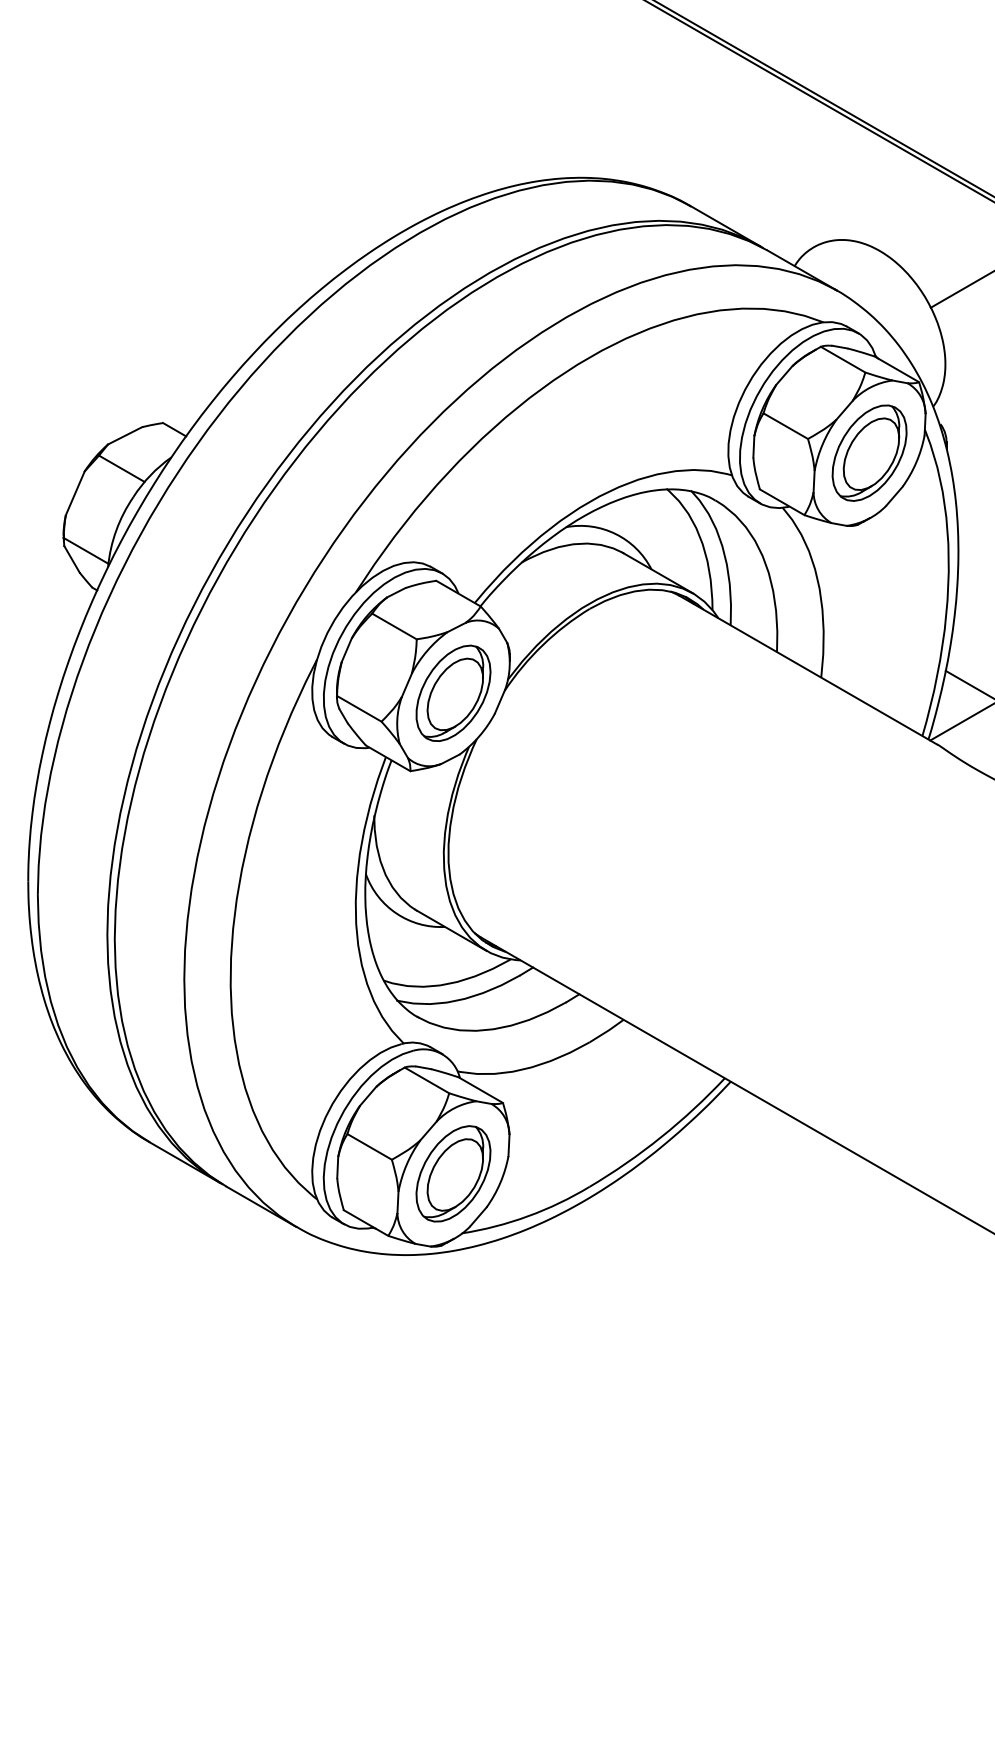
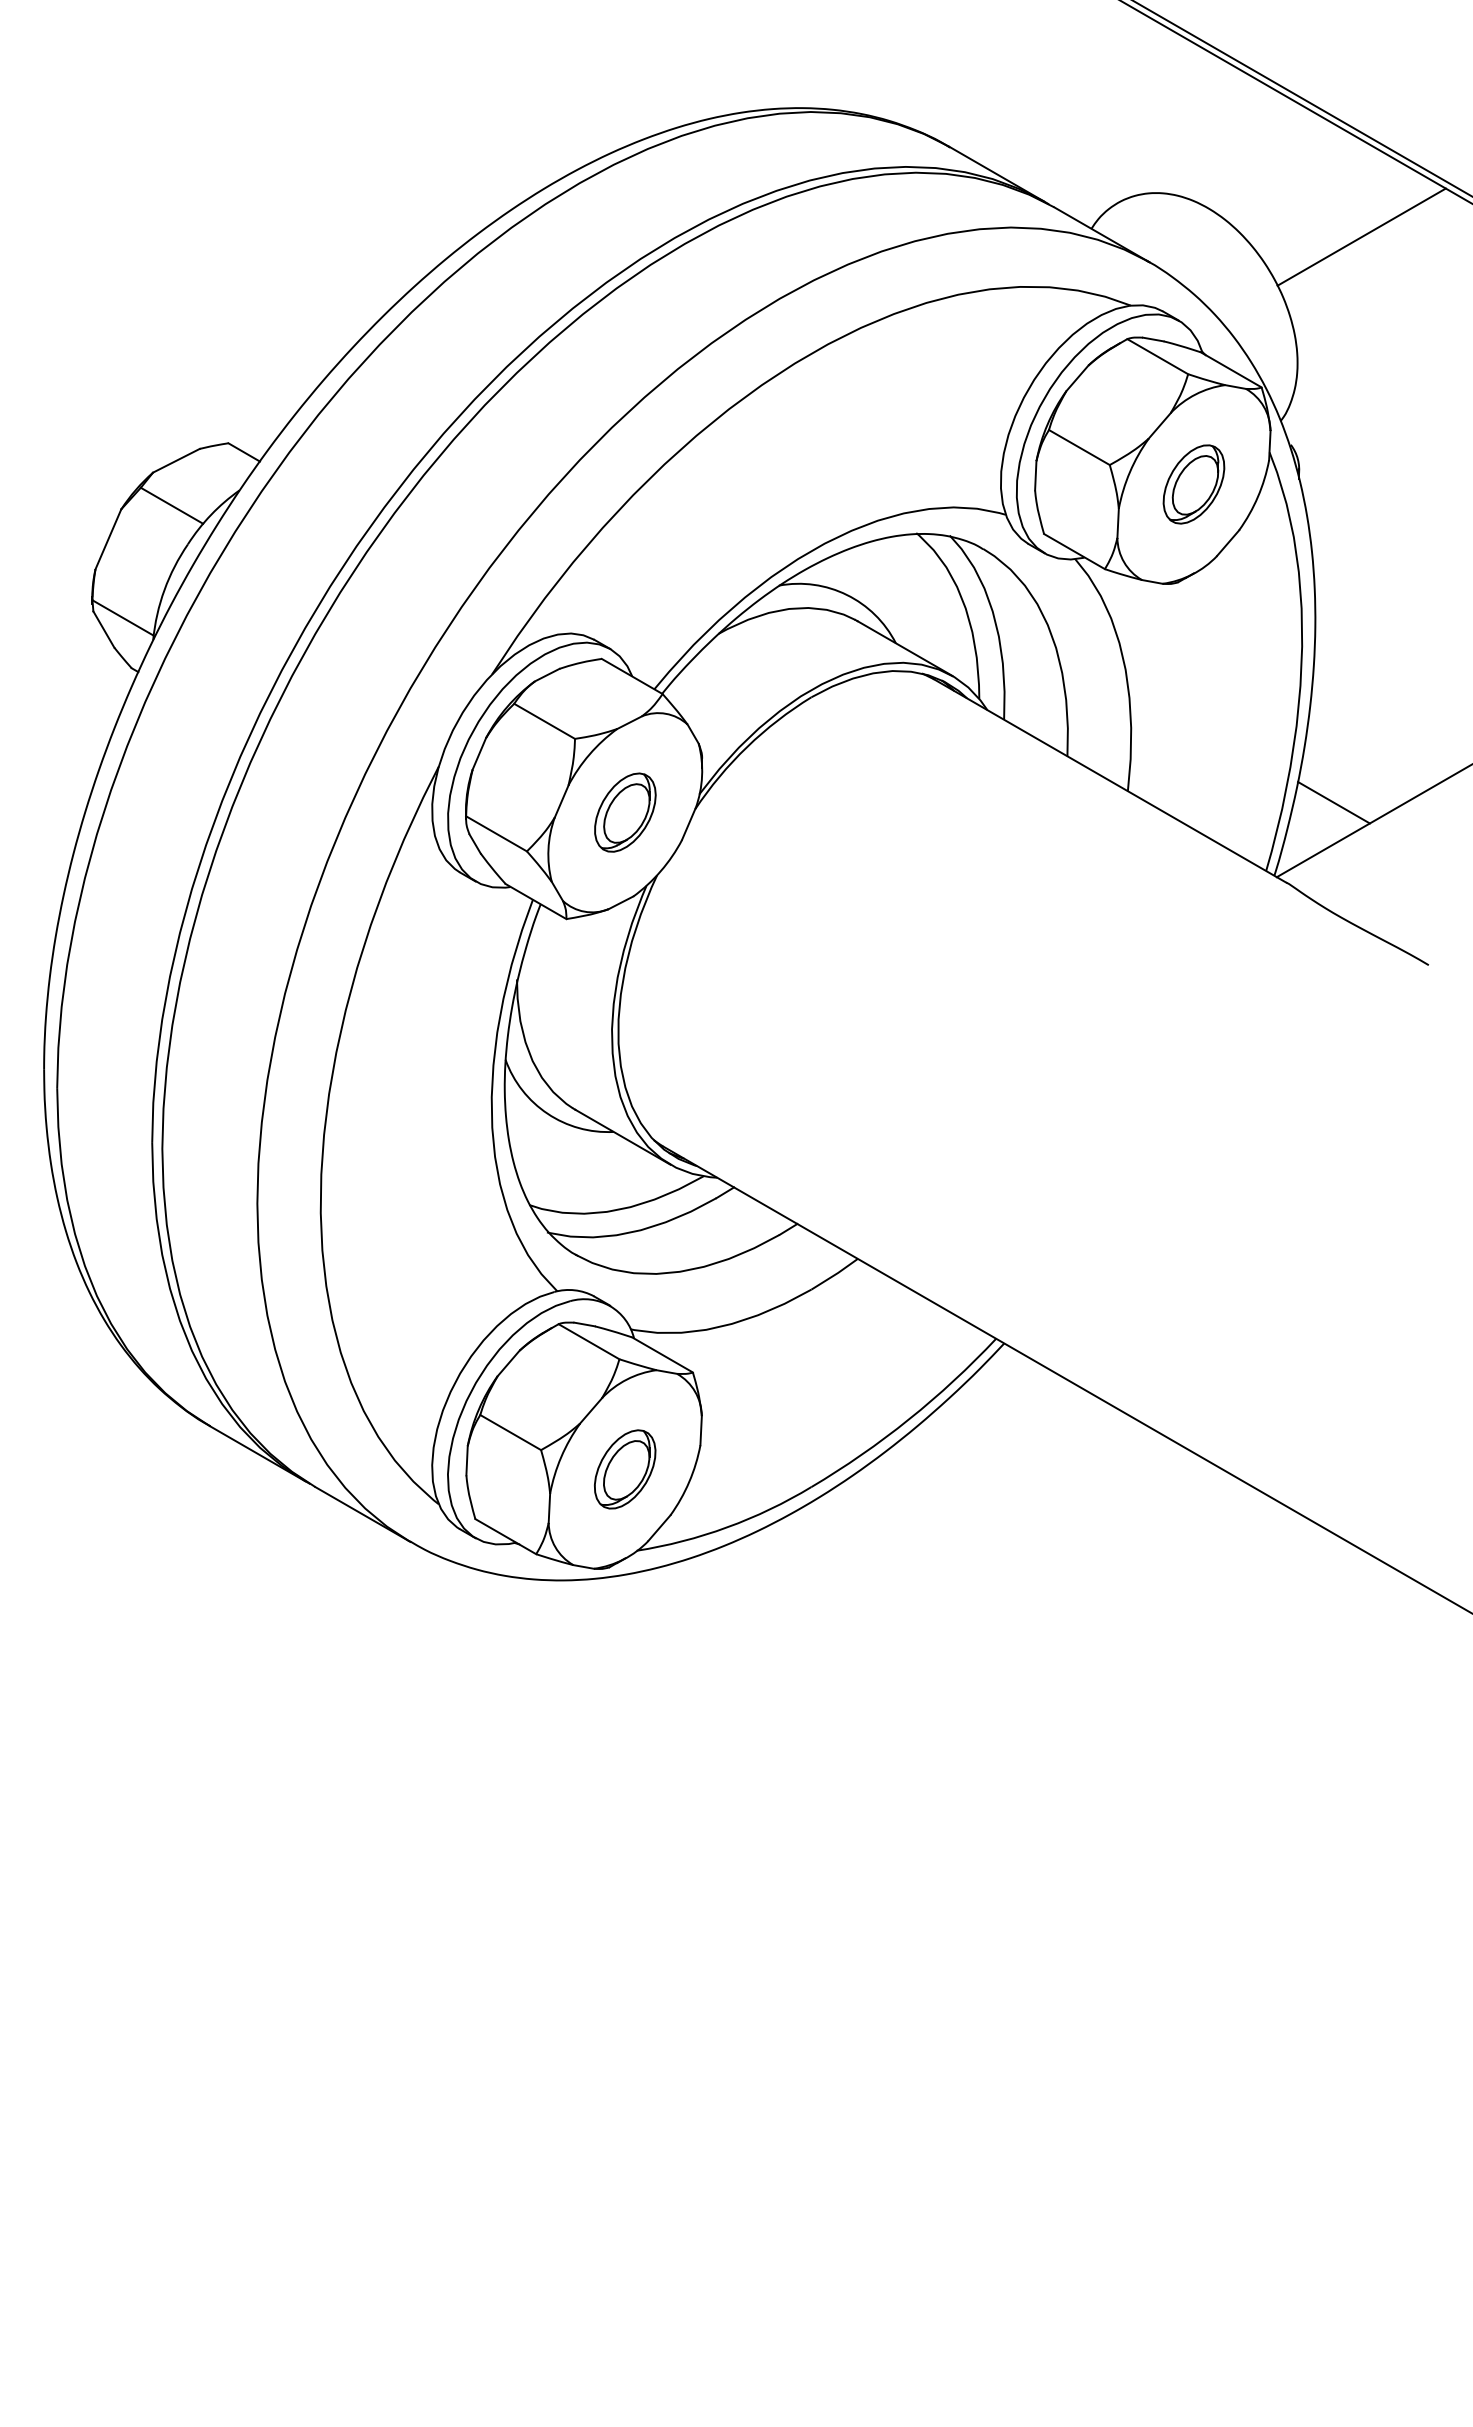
part: (869, 453) -> (1193, 484), size x0.6
part: (453, 693) -> (625, 812), size x0.6
part: (452, 1173) -> (624, 1469), size x0.6

